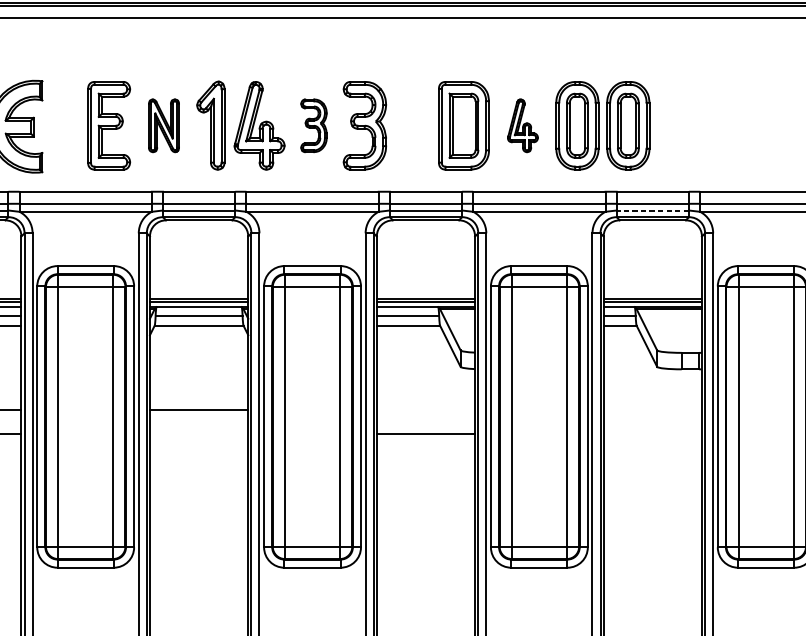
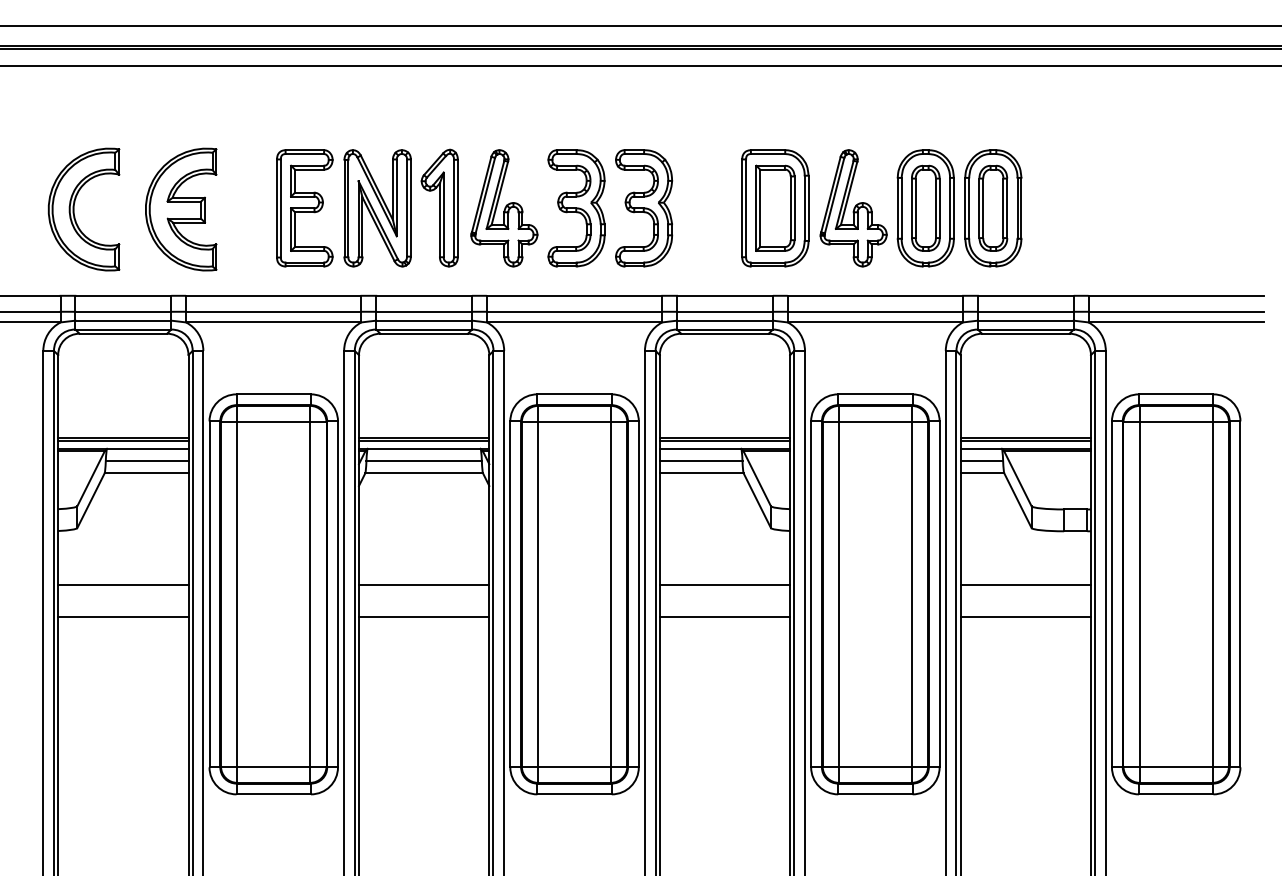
part: (163, 125) -> (377, 208), size x1.67
part: (314, 125) -> (576, 208), size x1.67
part: (522, 125) -> (853, 208), size x1.67
line: (652, 210) -> (1025, 320), dashed -> solid
line: (425, 409) -> (724, 584), added
line: (652, 409) -> (1025, 584), added
line: (199, 434) -> (424, 617), added
line: (652, 434) -> (1025, 617), added

